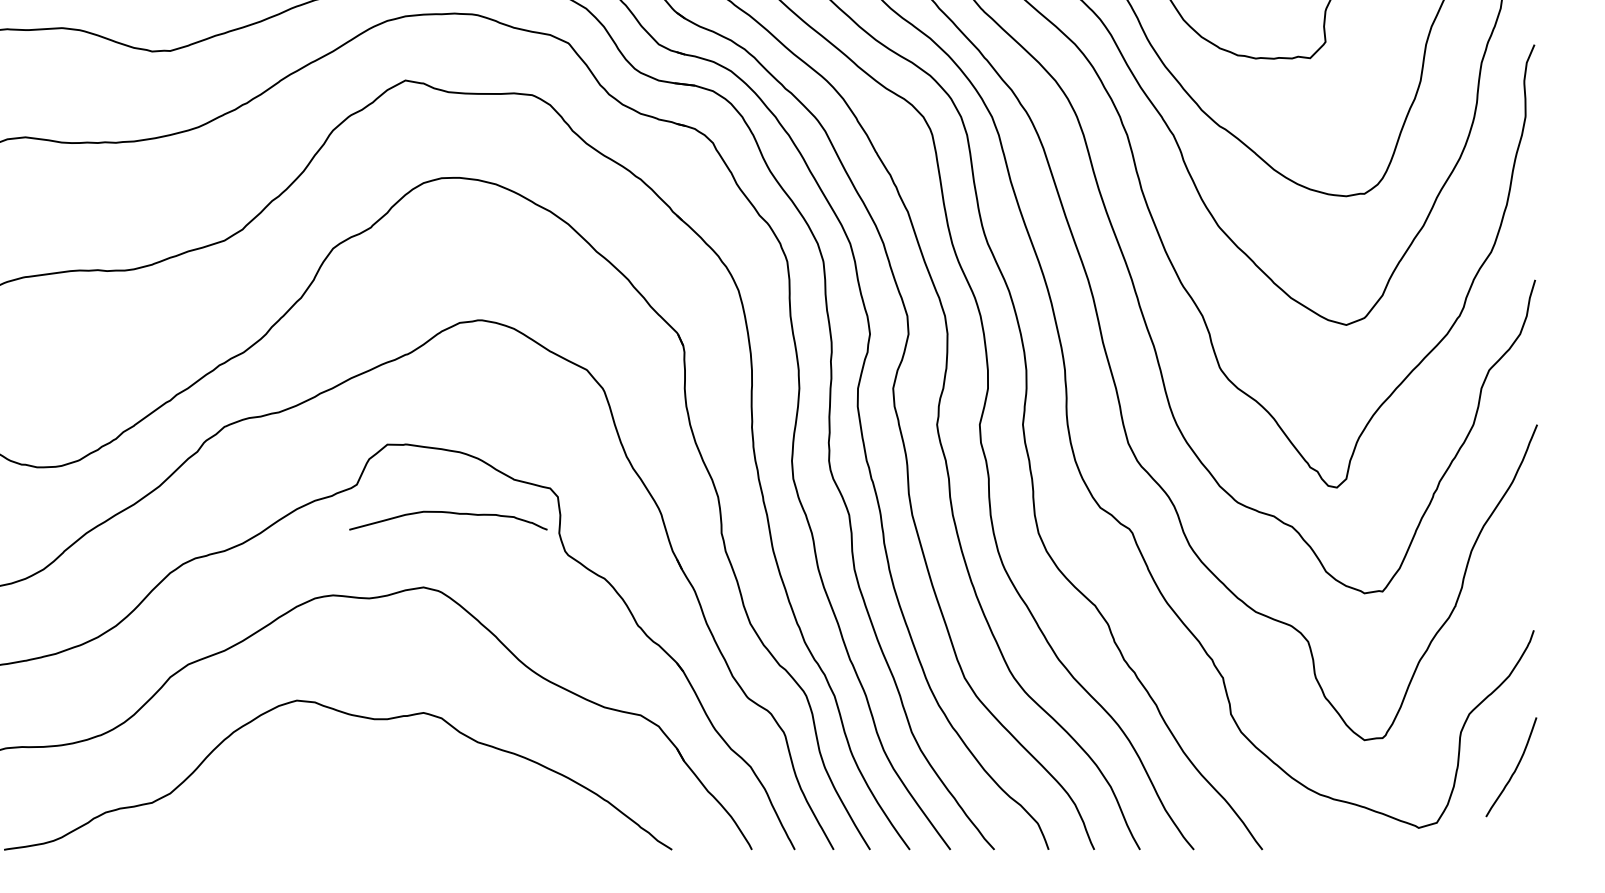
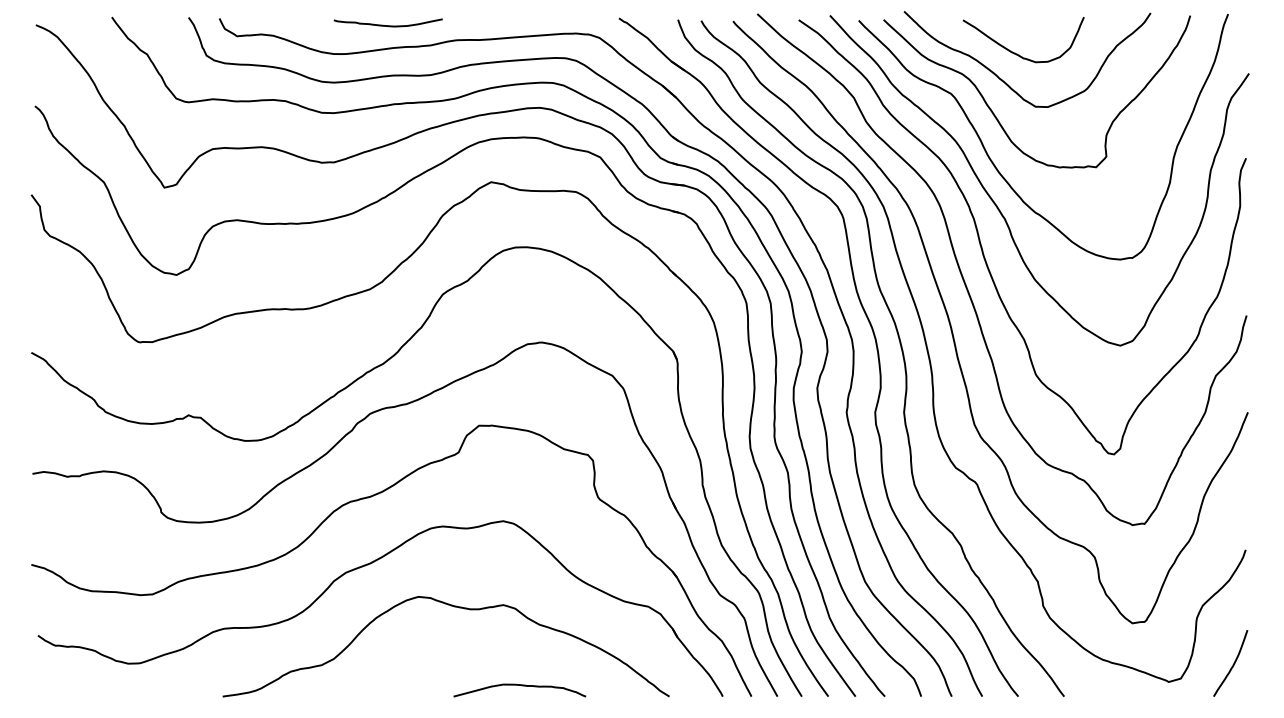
curve: (450, 514) -> (521, 686), moved
curve: (1514, 768) -> (1232, 664), moved

